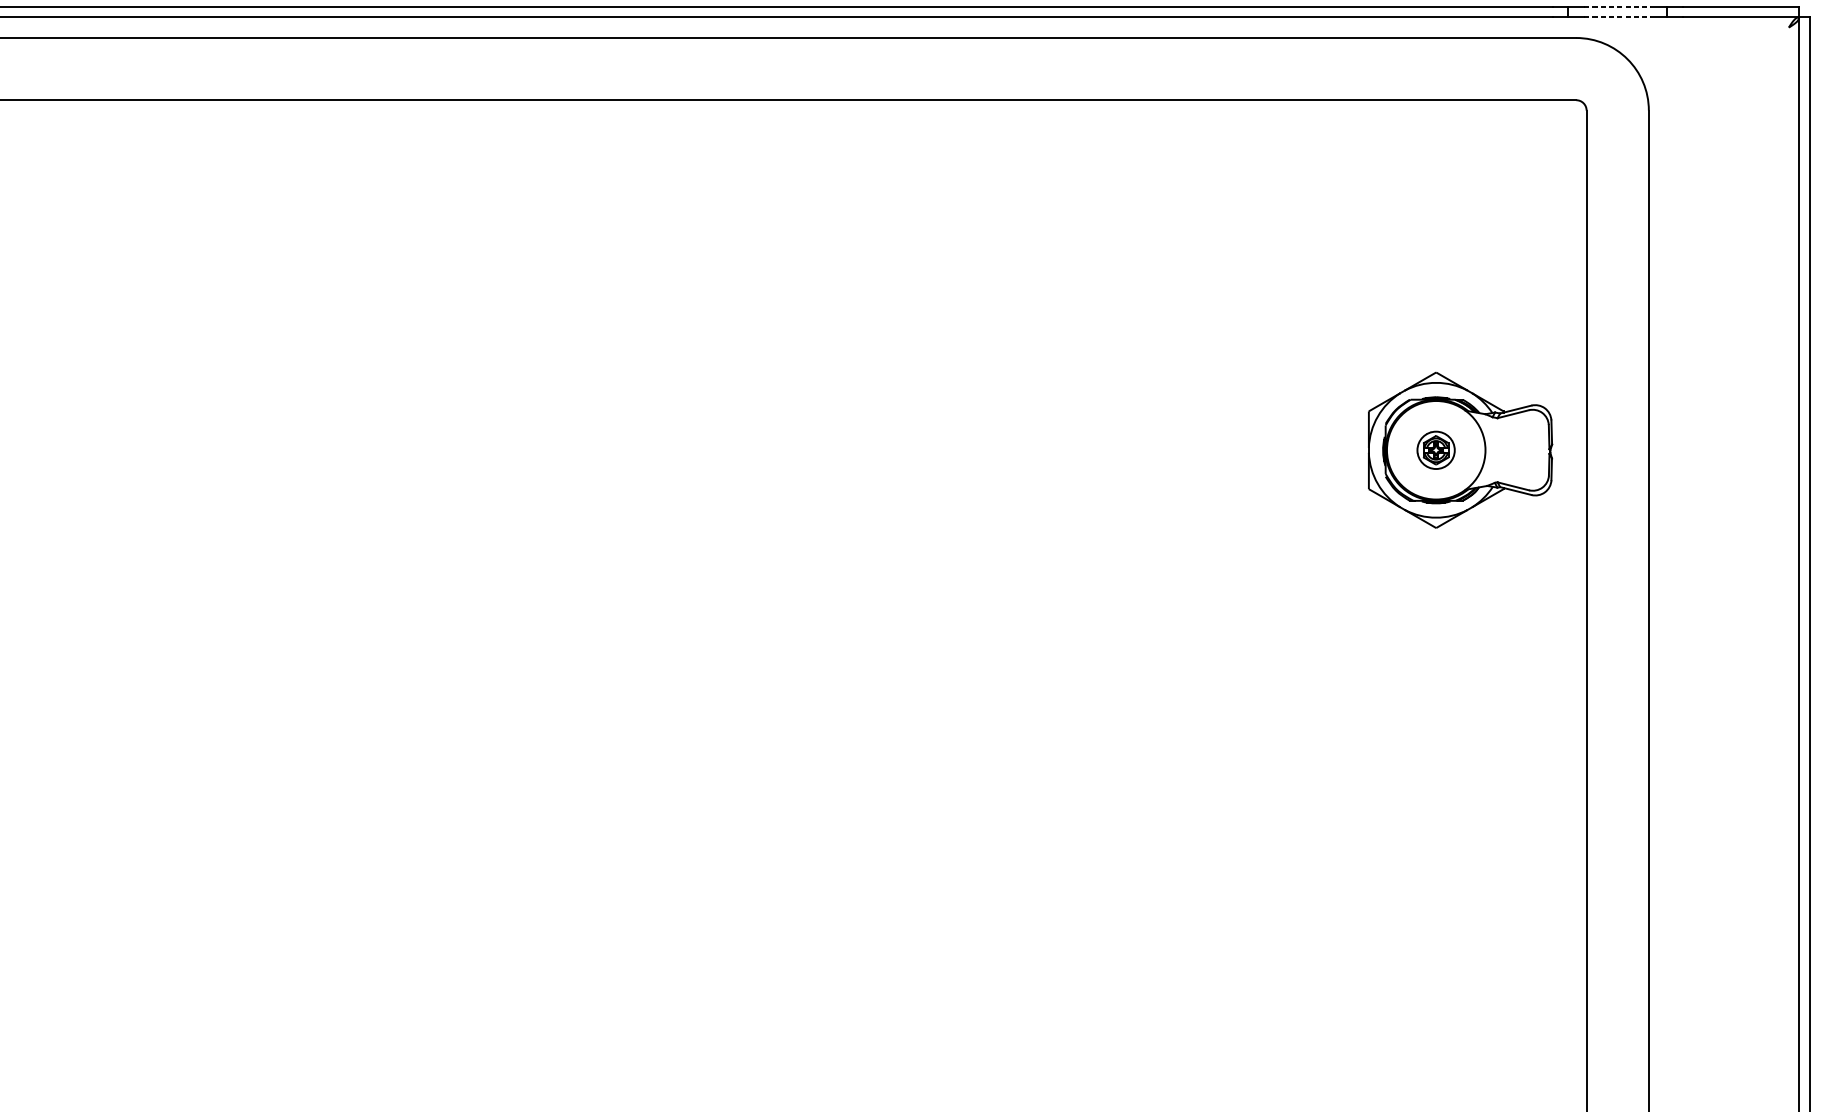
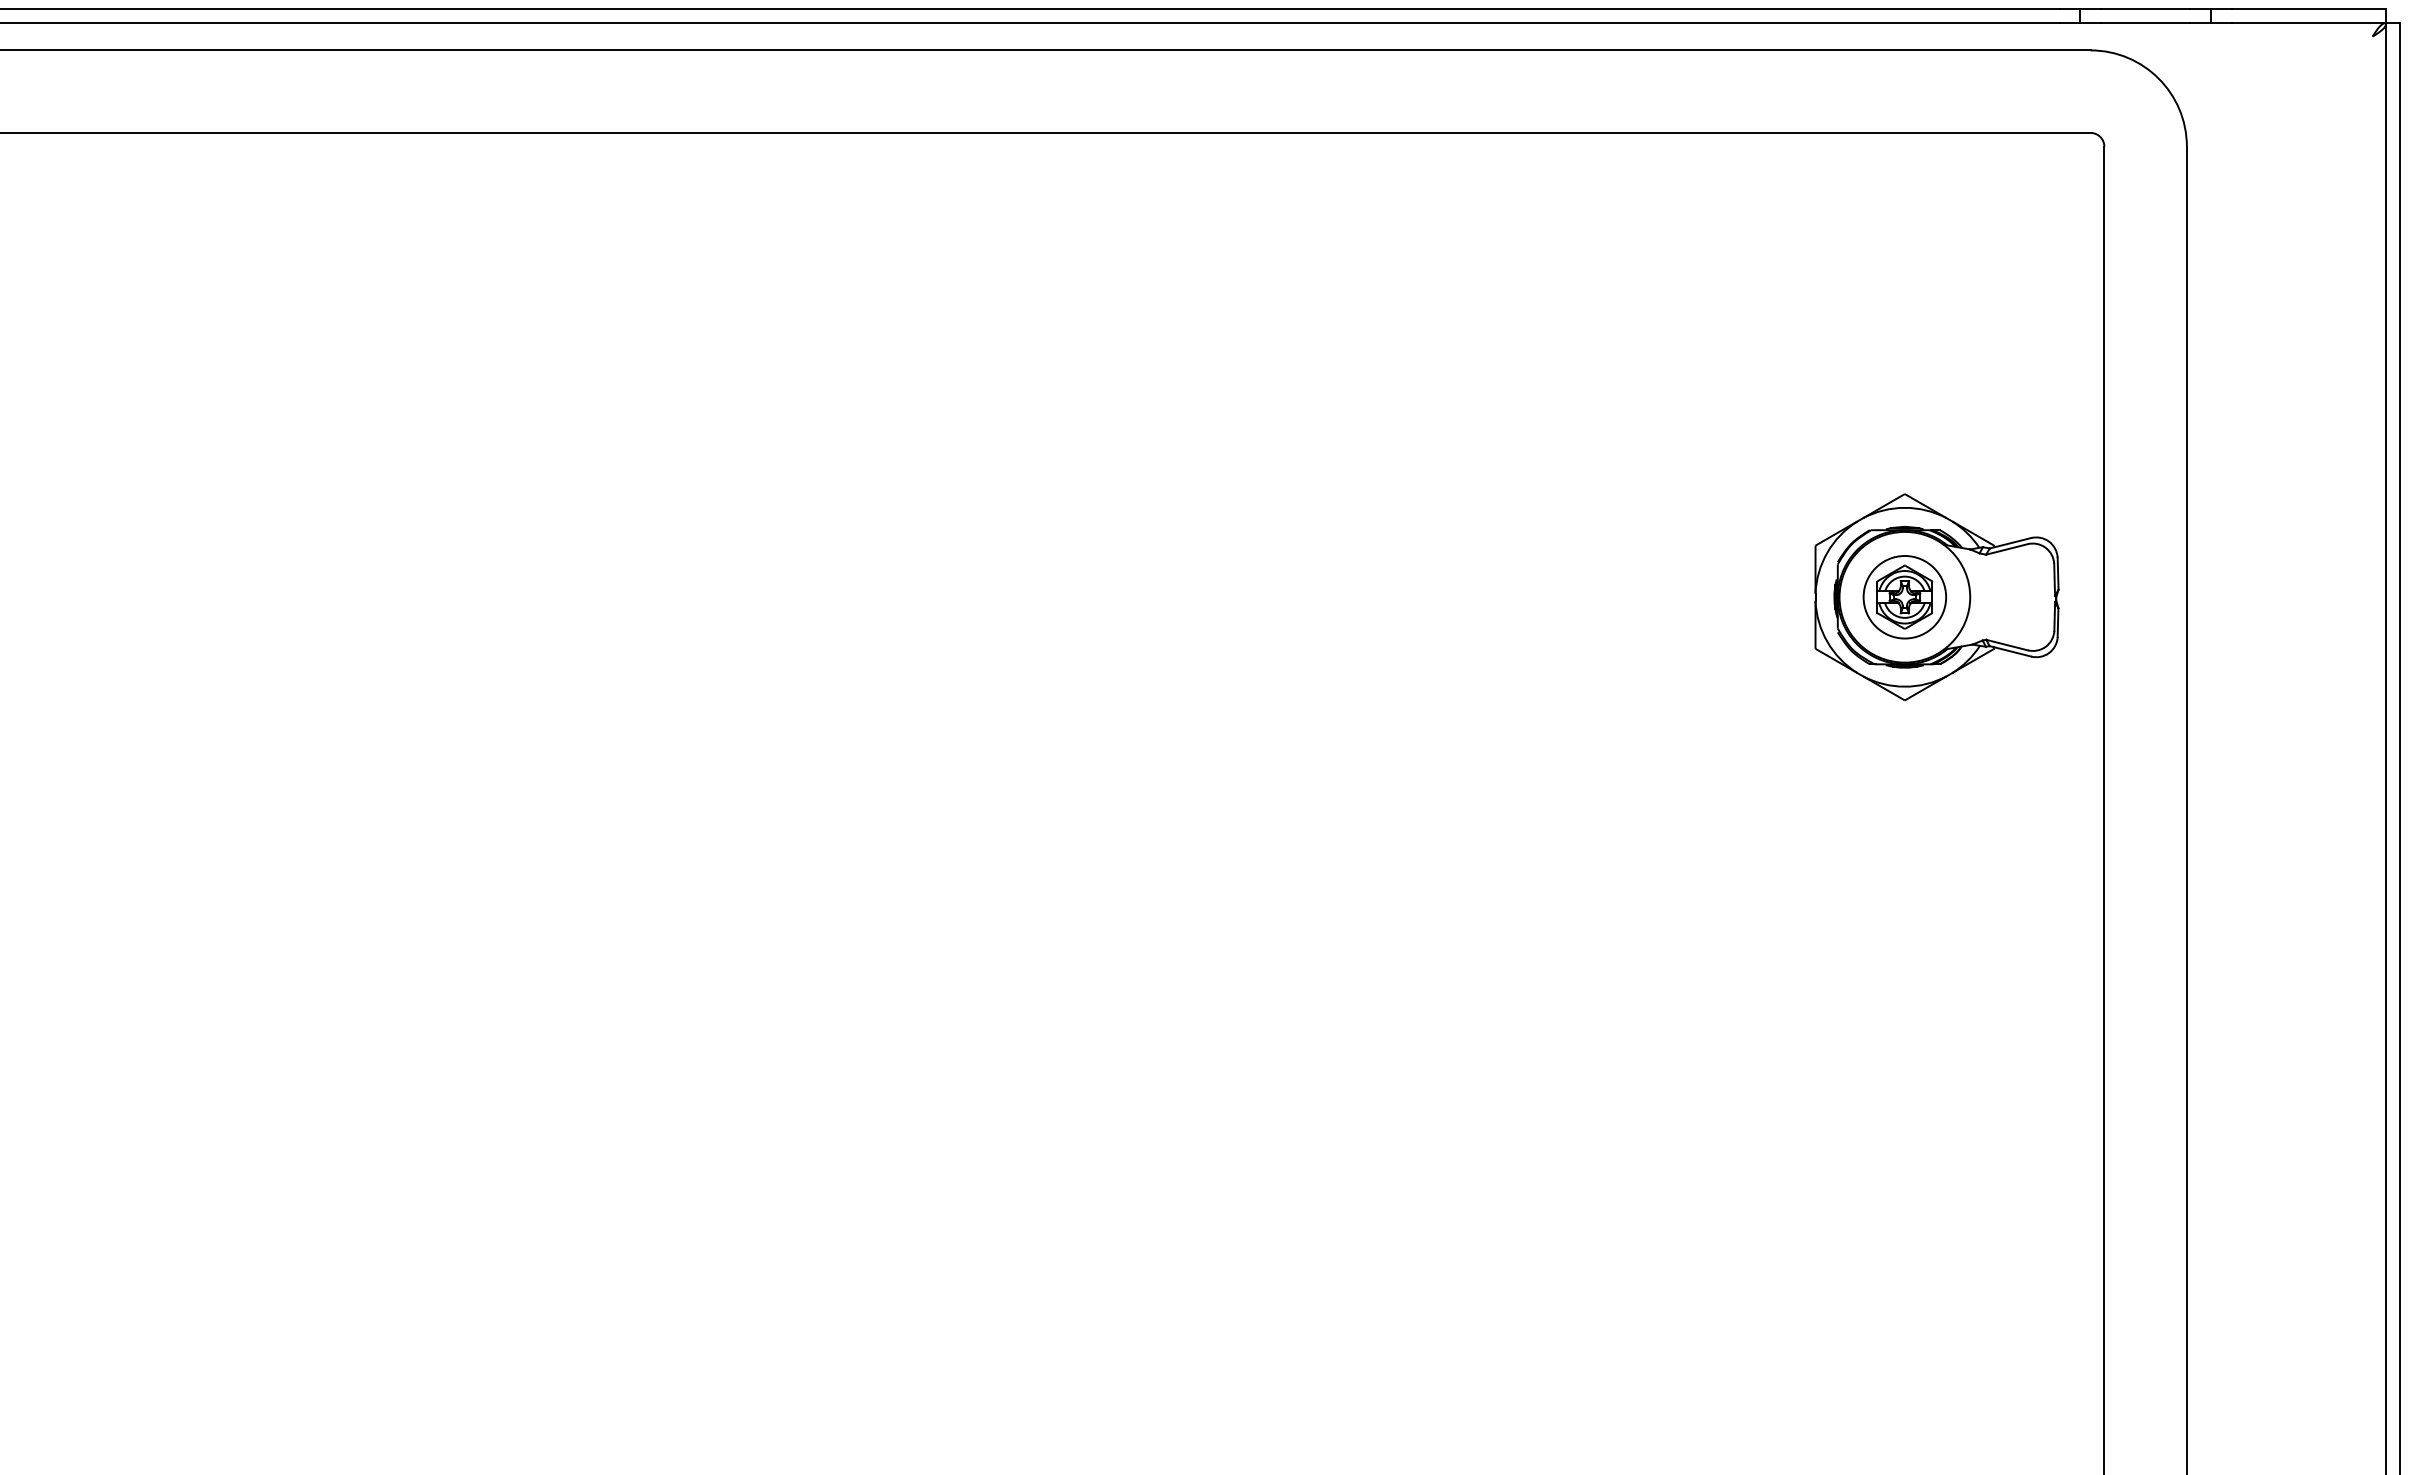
line: (1617, 7) -> (2145, 9), dashed -> solid
line: (1617, 16) -> (2145, 22), dashed -> solid
part: (1435, 450) -> (1904, 597), size x1.67

